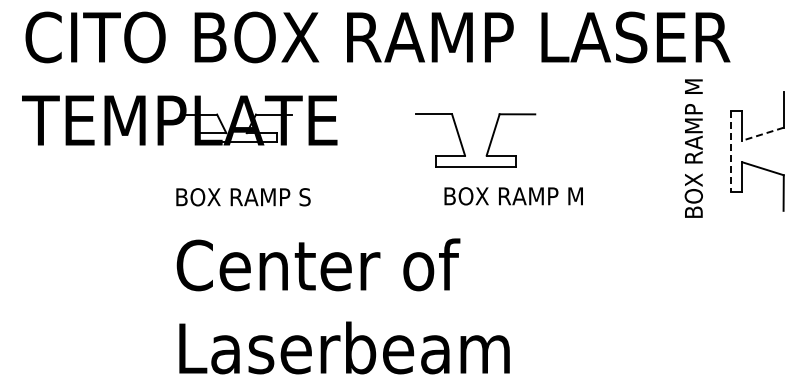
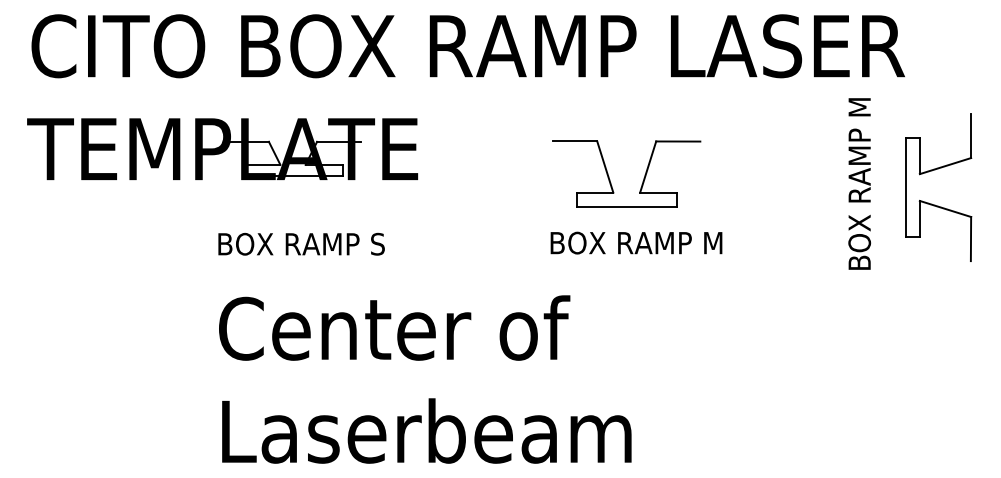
line: (763, 134) -> (945, 166), dashed -> solid
part: (462, 143) -> (610, 177), moved
line: (731, 151) -> (906, 187), dashed -> solid

